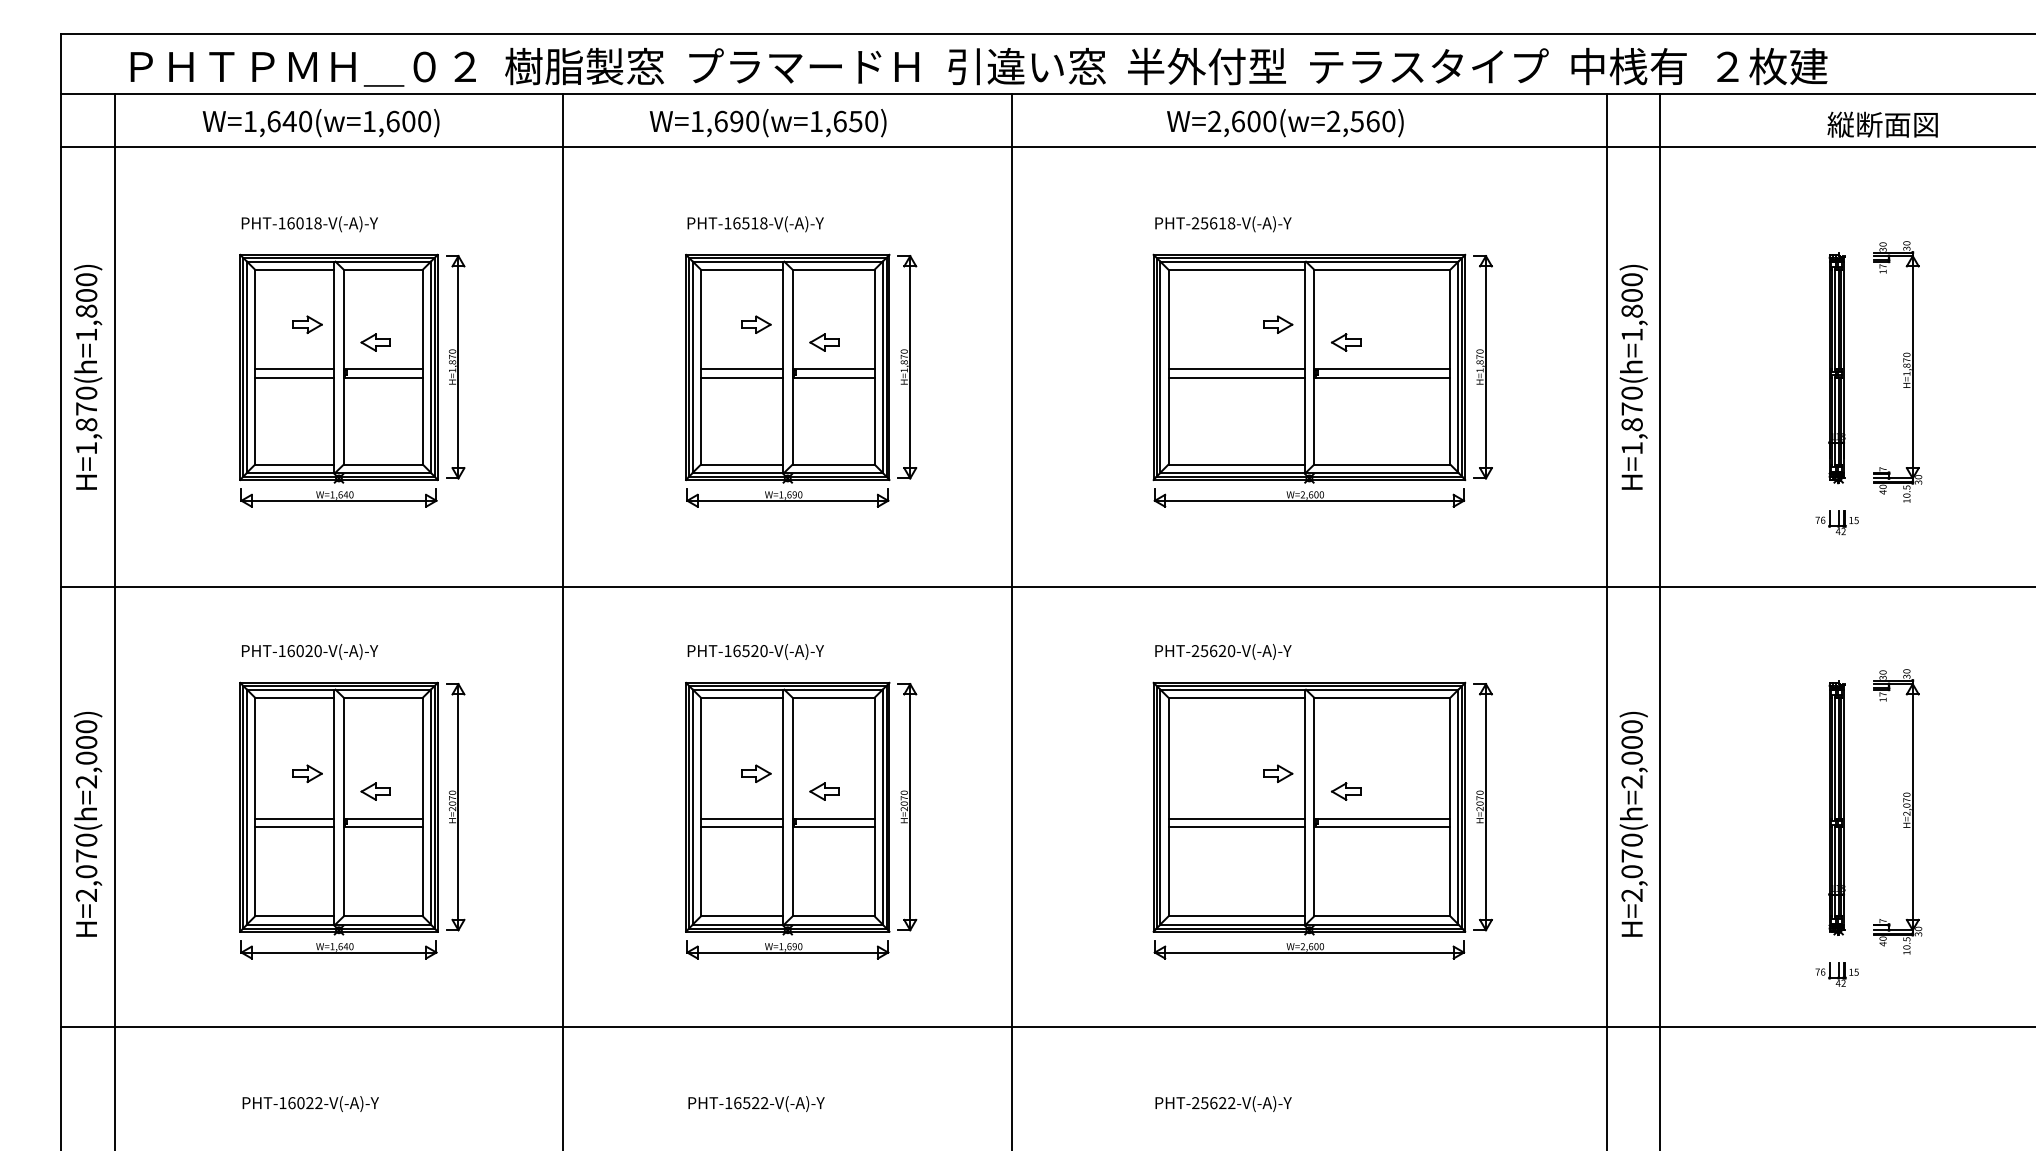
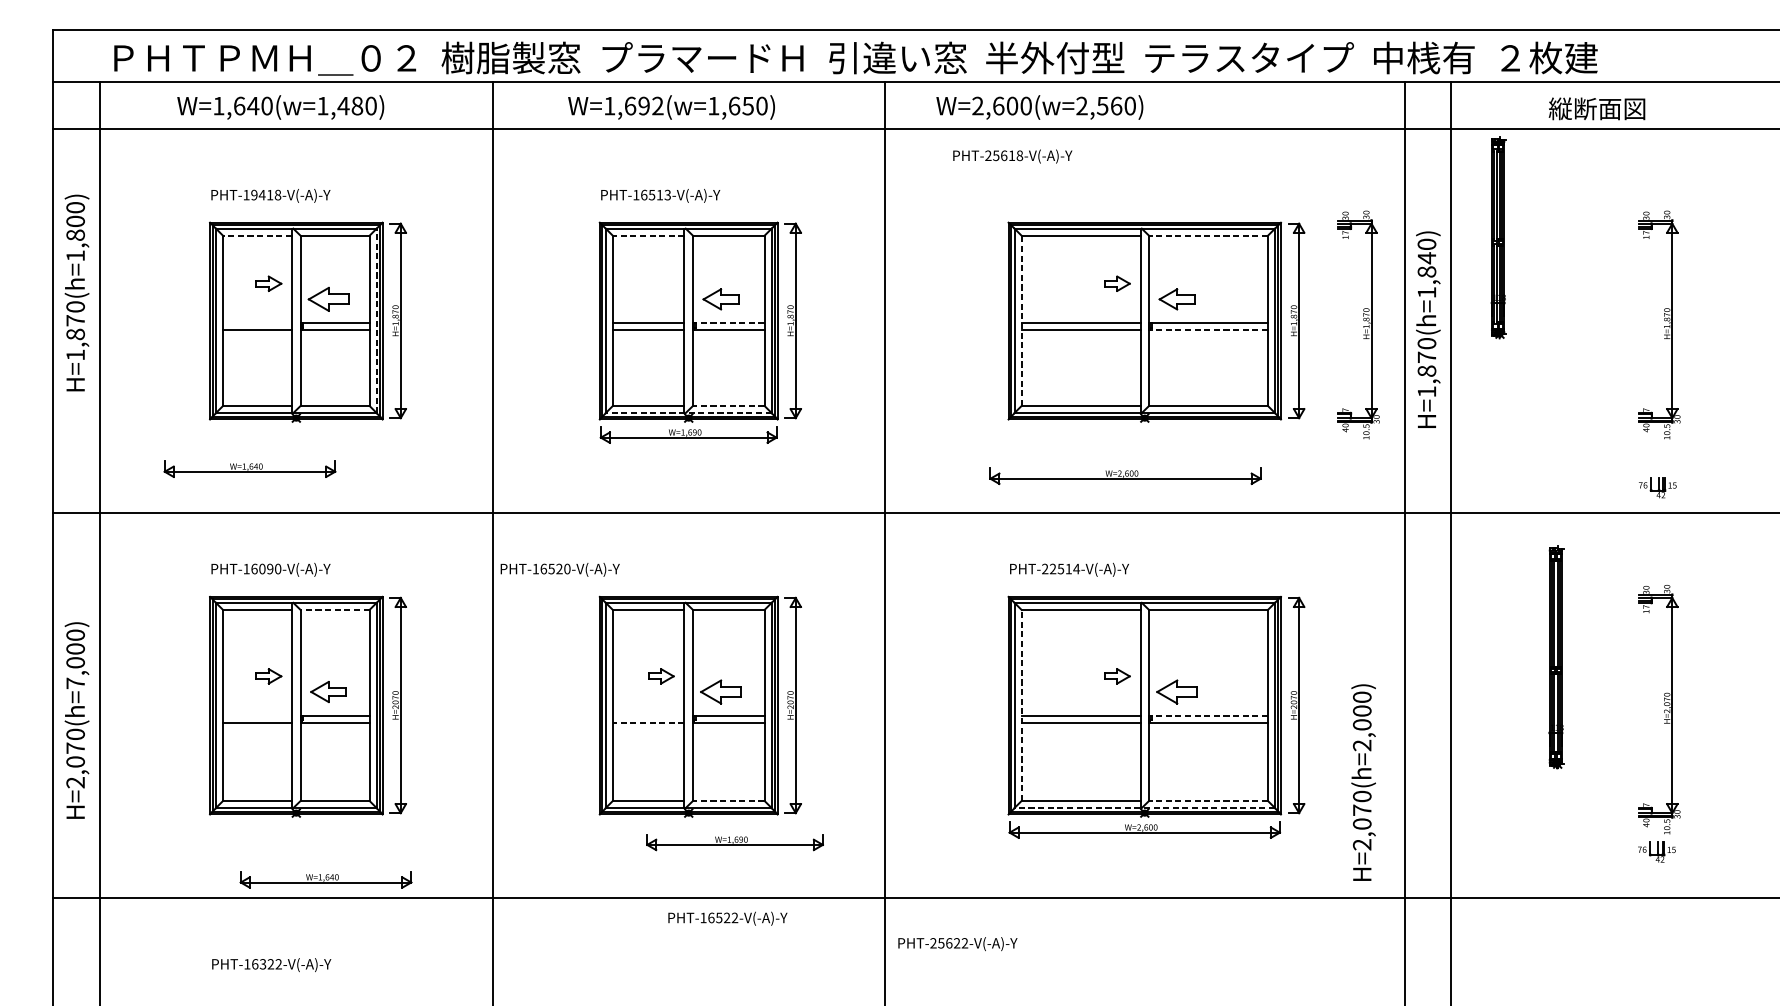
text: (400, 121) -> (350, 106), W=1,640(w=1,600) -> W=1,640(w=1,480)
text: (752, 121) -> (657, 106), W=1,690(w=1,650) -> W=1,692(w=1,650)
text: (1285, 123) -> (1039, 107), moved
text: (1882, 124) -> (1596, 108), moved
text: (295, 223) -> (258, 195), PHT-16018-V(-A)-Y -> PHT-19418-V(-A)-Y
text: (763, 223) -> (667, 195), PHT-16518-V(-A)-Y -> PHT-16513-V(-A)-Y
text: (1223, 224) -> (1012, 156), moved
line: (294, 269) -> (257, 235), solid -> dashed
line: (741, 269) -> (648, 235), solid -> dashed
line: (1381, 269) -> (1207, 235), solid -> dashed
text: (1631, 295) -> (1426, 258), H=1,870(h=1,800) -> H=1,870(h=1,840)
part: (756, 324) -> (661, 283), removed
part: (375, 342) -> (328, 299), size x1.6
part: (824, 342) -> (720, 299), size x1.4
part: (1345, 342) -> (1176, 299), size x1.4
line: (1168, 366) -> (1021, 320), solid -> dashed
line: (430, 367) -> (376, 321), solid -> dashed
part: (1836, 368) -> (1498, 238), moved
line: (294, 369) -> (257, 322), removed
line: (833, 369) -> (728, 322), solid -> dashed
part: (1559, 373) -> (1363, 326), added
text: (88, 377) -> (77, 293), moved
line: (1381, 377) -> (1207, 329), solid -> dashed
line: (833, 464) -> (728, 405), solid -> dashed
line: (787, 472) -> (688, 412), solid -> dashed
part: (338, 497) -> (249, 468), moved
part: (1309, 497) -> (1125, 475), moved
part: (1836, 522) -> (1657, 487), moved
text: (308, 651) -> (269, 569), PHT-16020-V(-A)-Y -> PHT-16090-V(-A)-Y
text: (755, 651) -> (559, 569), moved
text: (1217, 651) -> (1064, 569), PHT-25620-V(-A)-Y -> PHT-22514-V(-A)-Y
line: (382, 697) -> (334, 609), solid -> dashed
text: (85, 781) -> (74, 683), H=2,070(h=2,000) -> H=2,070(h=7,000)
part: (375, 791) -> (328, 691), size x1.4
part: (824, 791) -> (720, 691), size x1.6
part: (1345, 791) -> (1176, 691), size x1.6
line: (1168, 806) -> (1021, 704), solid -> dashed
part: (1836, 807) -> (1555, 656), moved
line: (294, 818) -> (257, 715), removed
line: (741, 818) -> (648, 715), removed
line: (1381, 818) -> (1207, 715), solid -> dashed
text: (1633, 824) -> (1363, 782), moved
line: (741, 827) -> (648, 723), solid -> dashed
line: (833, 916) -> (728, 801), solid -> dashed
line: (1381, 916) -> (1207, 801), solid -> dashed
line: (1309, 924) -> (1144, 808), solid -> dashed
part: (338, 949) -> (325, 879), moved
part: (787, 949) -> (734, 842), moved
part: (1836, 974) -> (1656, 851), moved
text: (300, 1103) -> (262, 964), PHT-16022-V(-A)-Y -> PHT-16322-V(-A)-Y
text: (756, 1103) -> (727, 918), moved
text: (1223, 1103) -> (957, 943), moved

